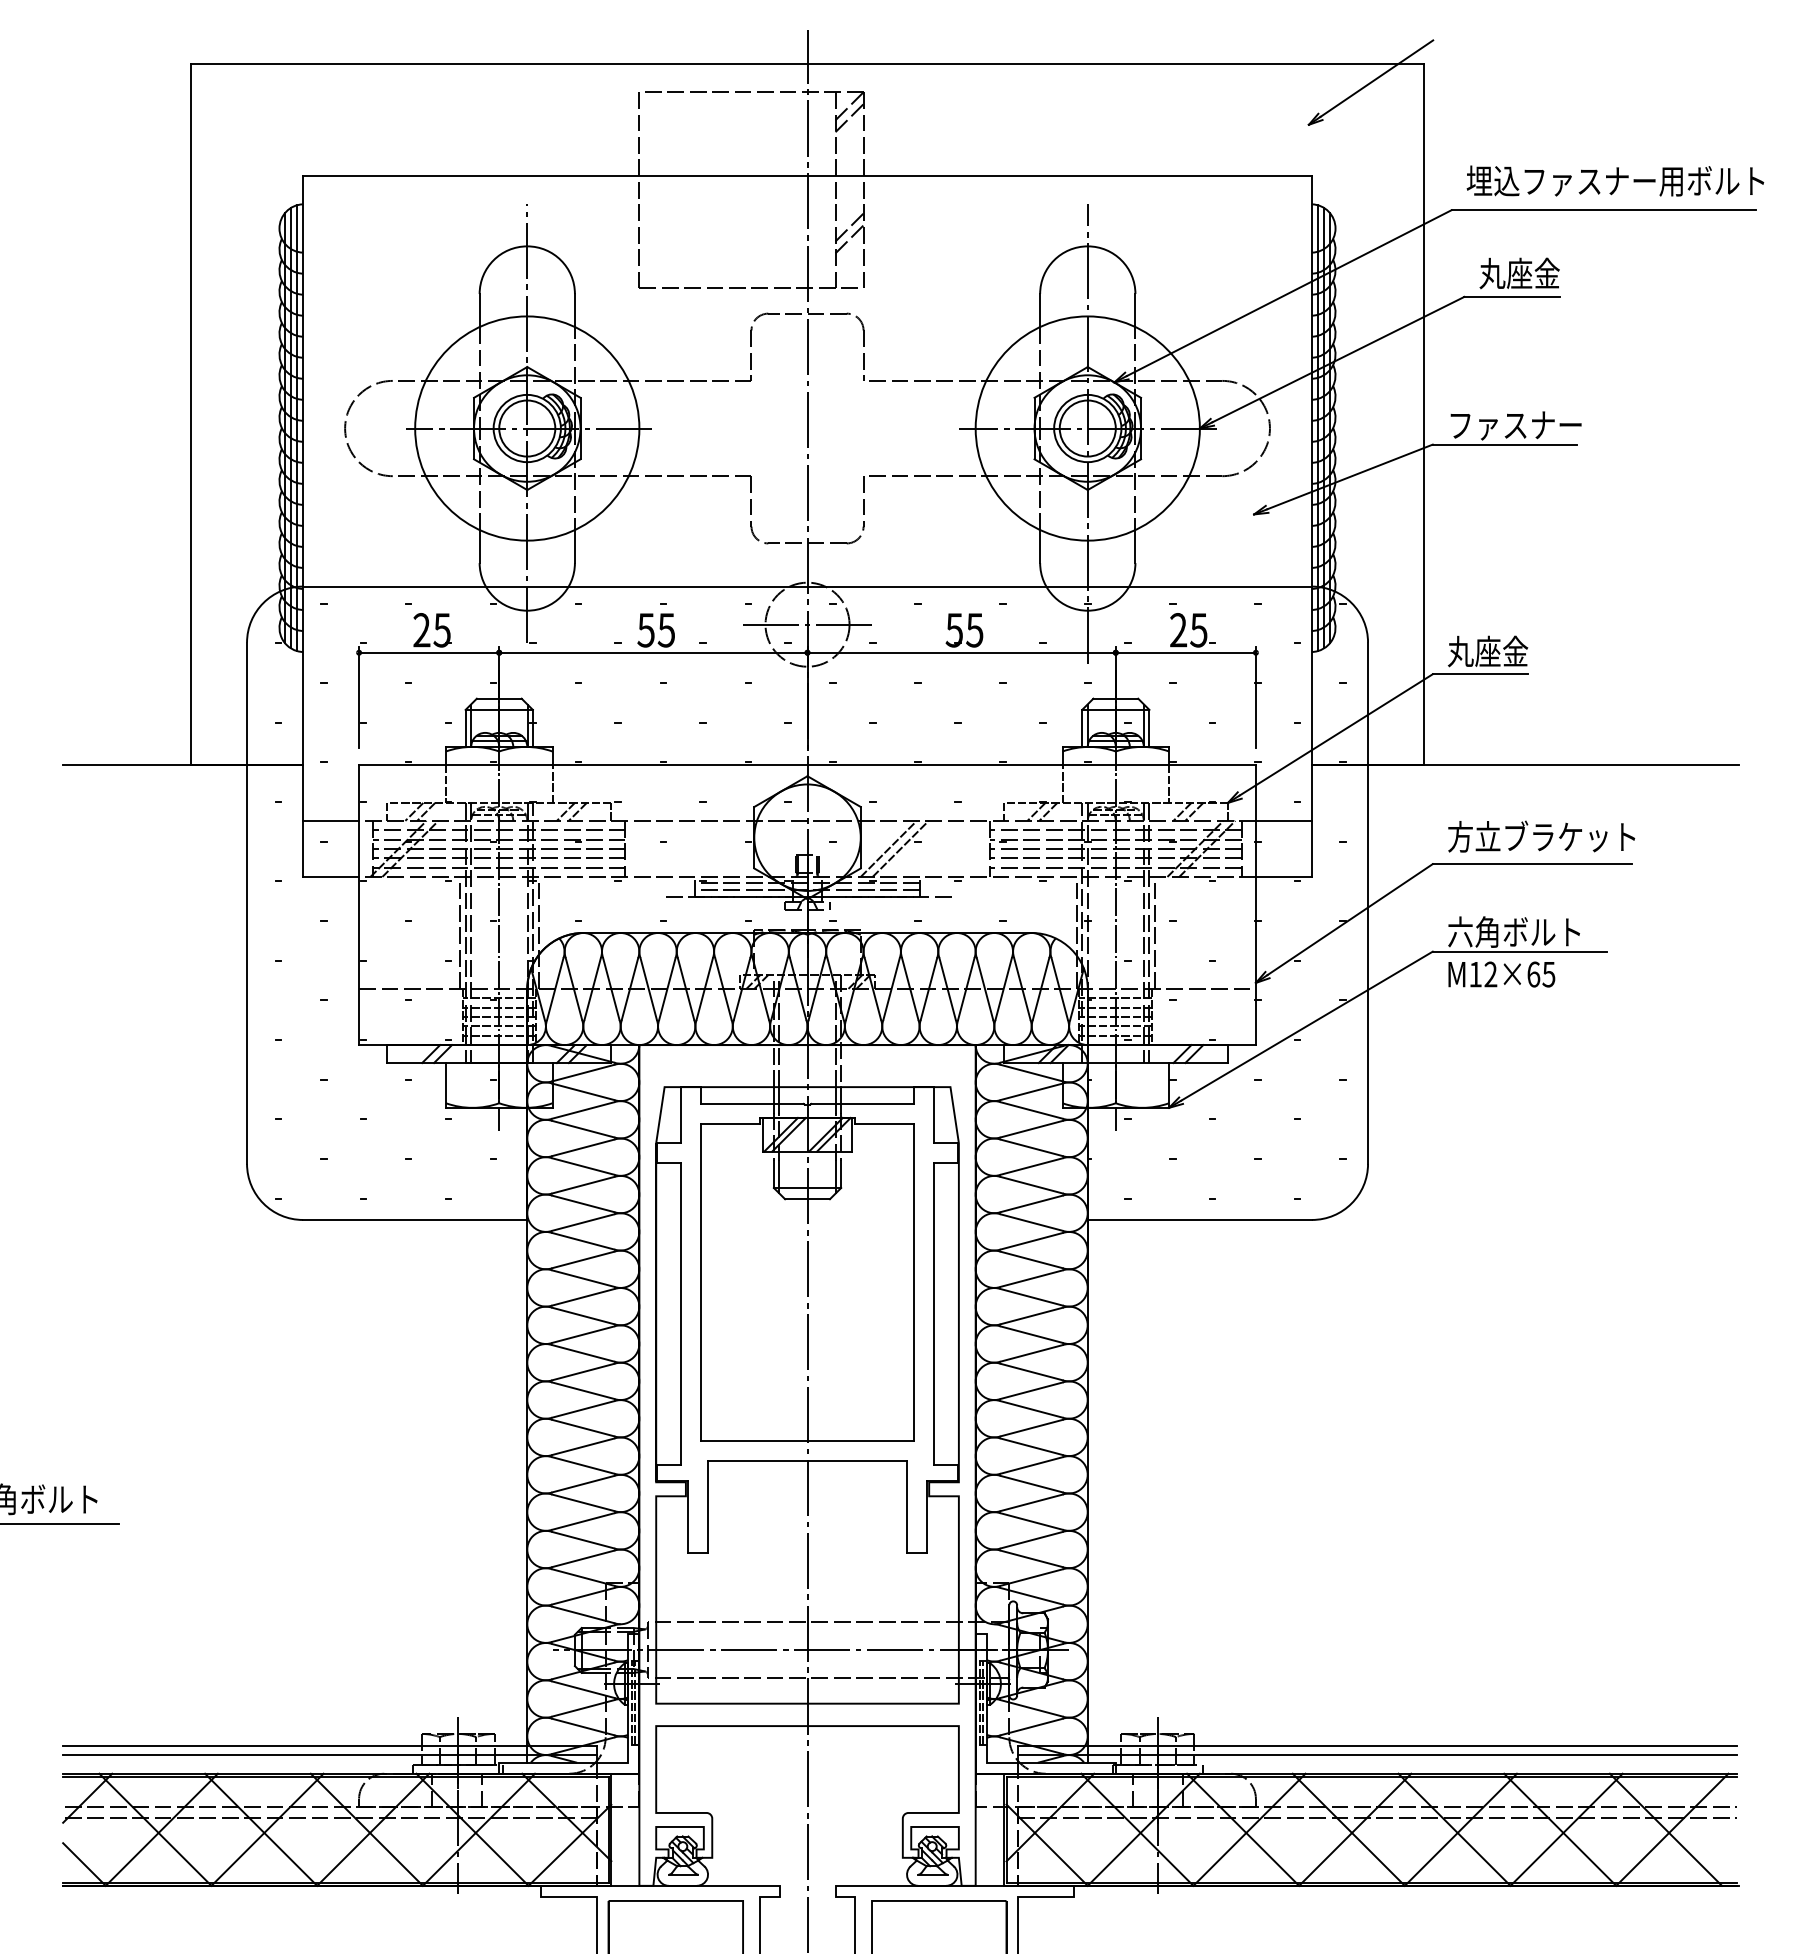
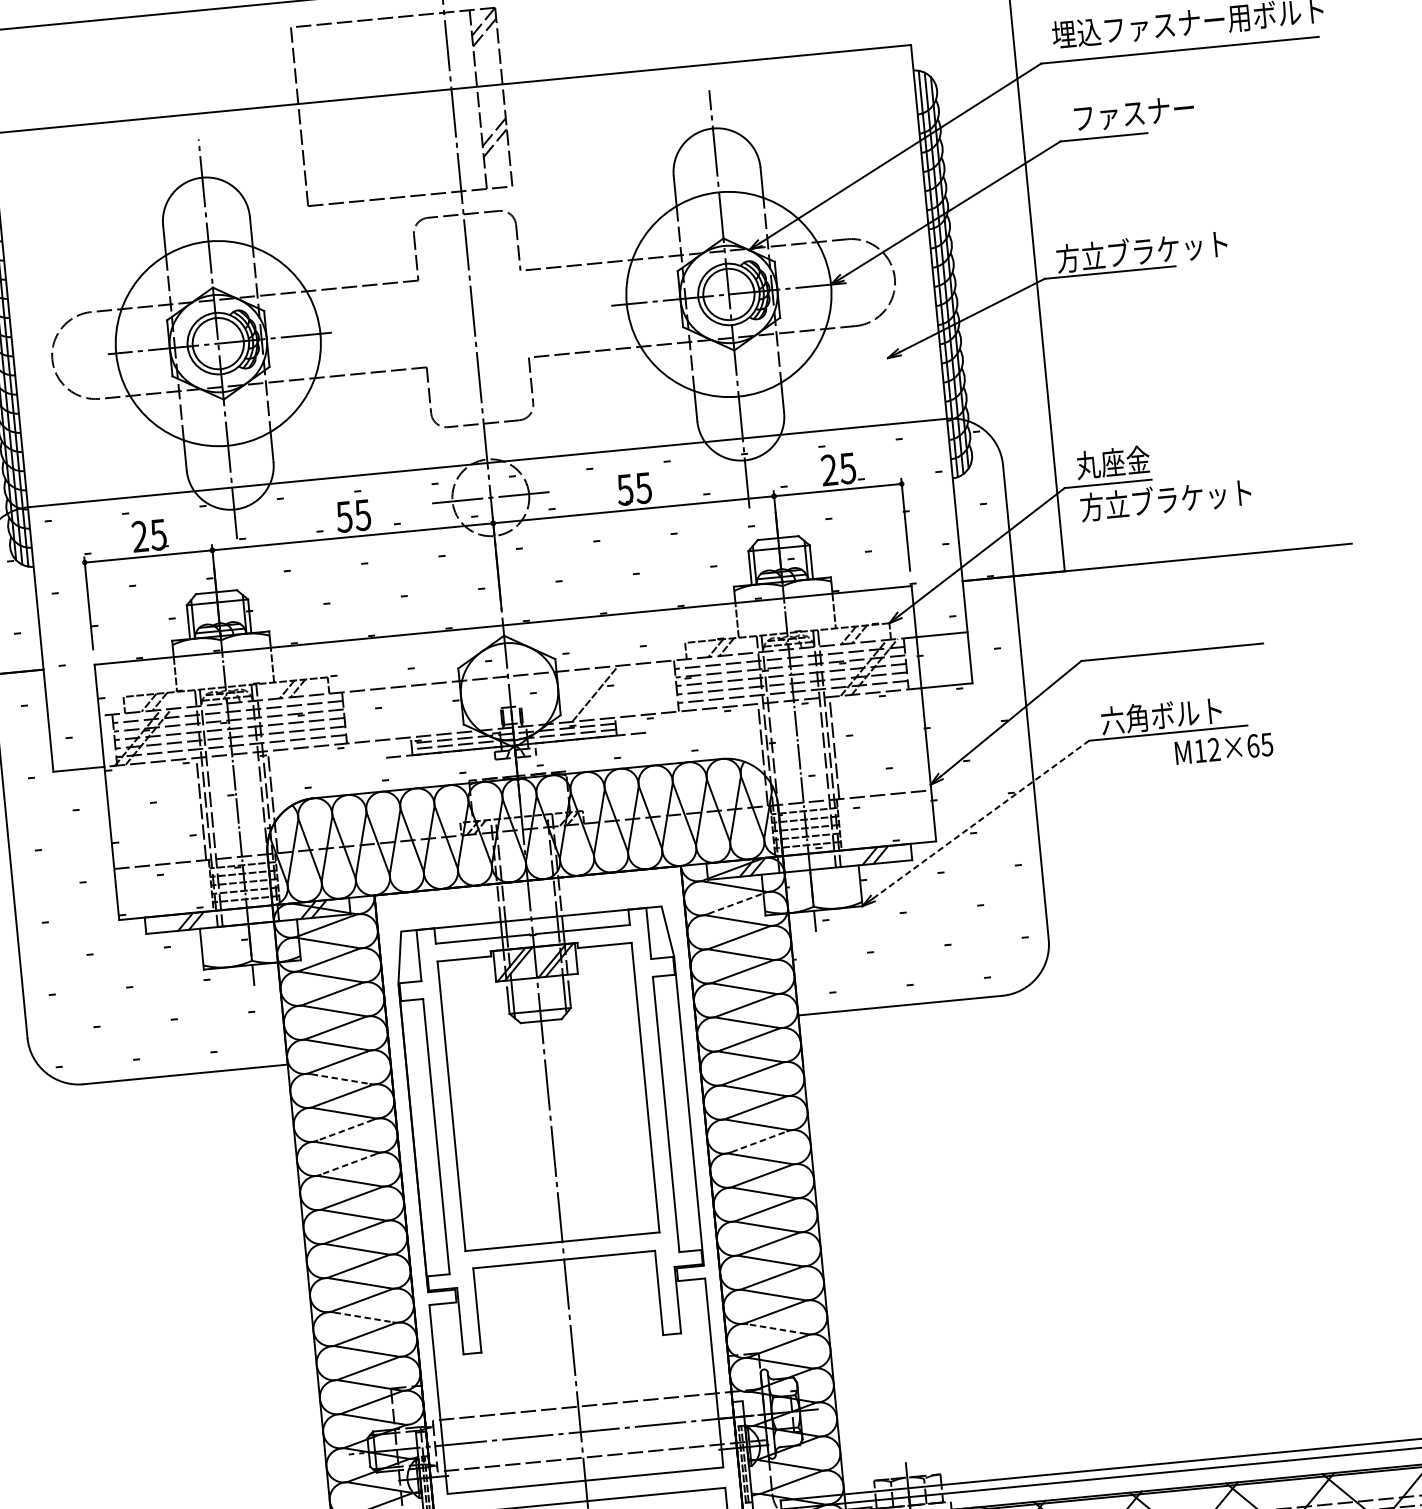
text: (1546, 273) -> (1133, 112), 丸座金 -> ファスナー
text: (1541, 424) -> (1141, 250), ファスナー -> 方立ブラケット
line: (331, 820) -> (74, 717), removed
text: (1541, 836) -> (1165, 499), moved
line: (888, 848) -> (584, 694), removed
text: (1501, 974) -> (1223, 748), moved
line: (1307, 1025) -> (981, 819), solid -> dashed
line: (1032, 1091) -> (736, 903), solid -> dashed
line: (583, 1241) -> (340, 1079), solid -> dashed
line: (582, 1297) -> (344, 1130), solid -> dashed
line: (582, 1334) -> (348, 1164), solid -> dashed
line: (1032, 1353) -> (759, 1141), solid -> dashed
line: (583, 1502) -> (363, 1317), solid -> dashed
line: (1031, 1558) -> (776, 1328), solid -> dashed

